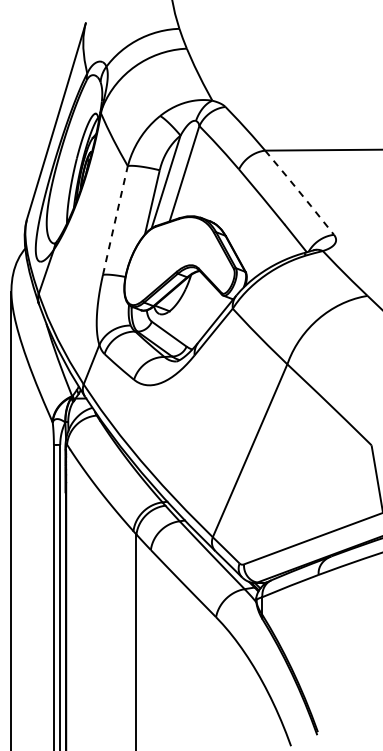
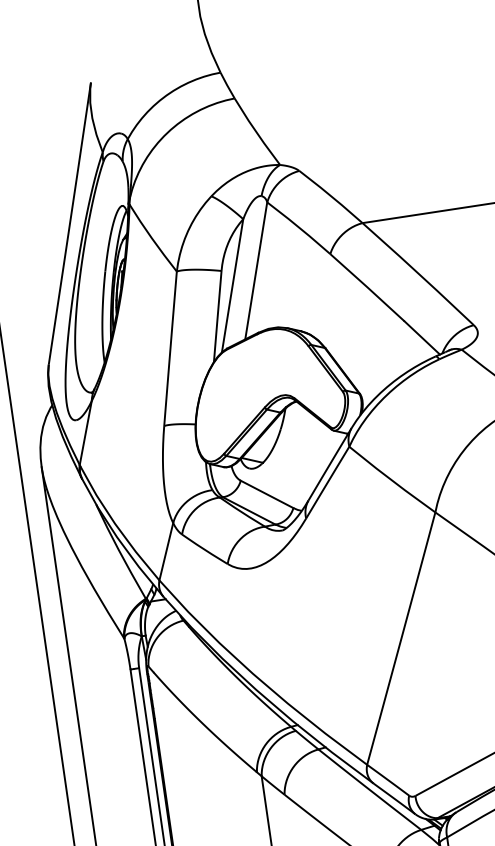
line: (300, 192) -> (419, 273), dashed -> solid
line: (115, 220) -> (170, 348), dashed -> solid

